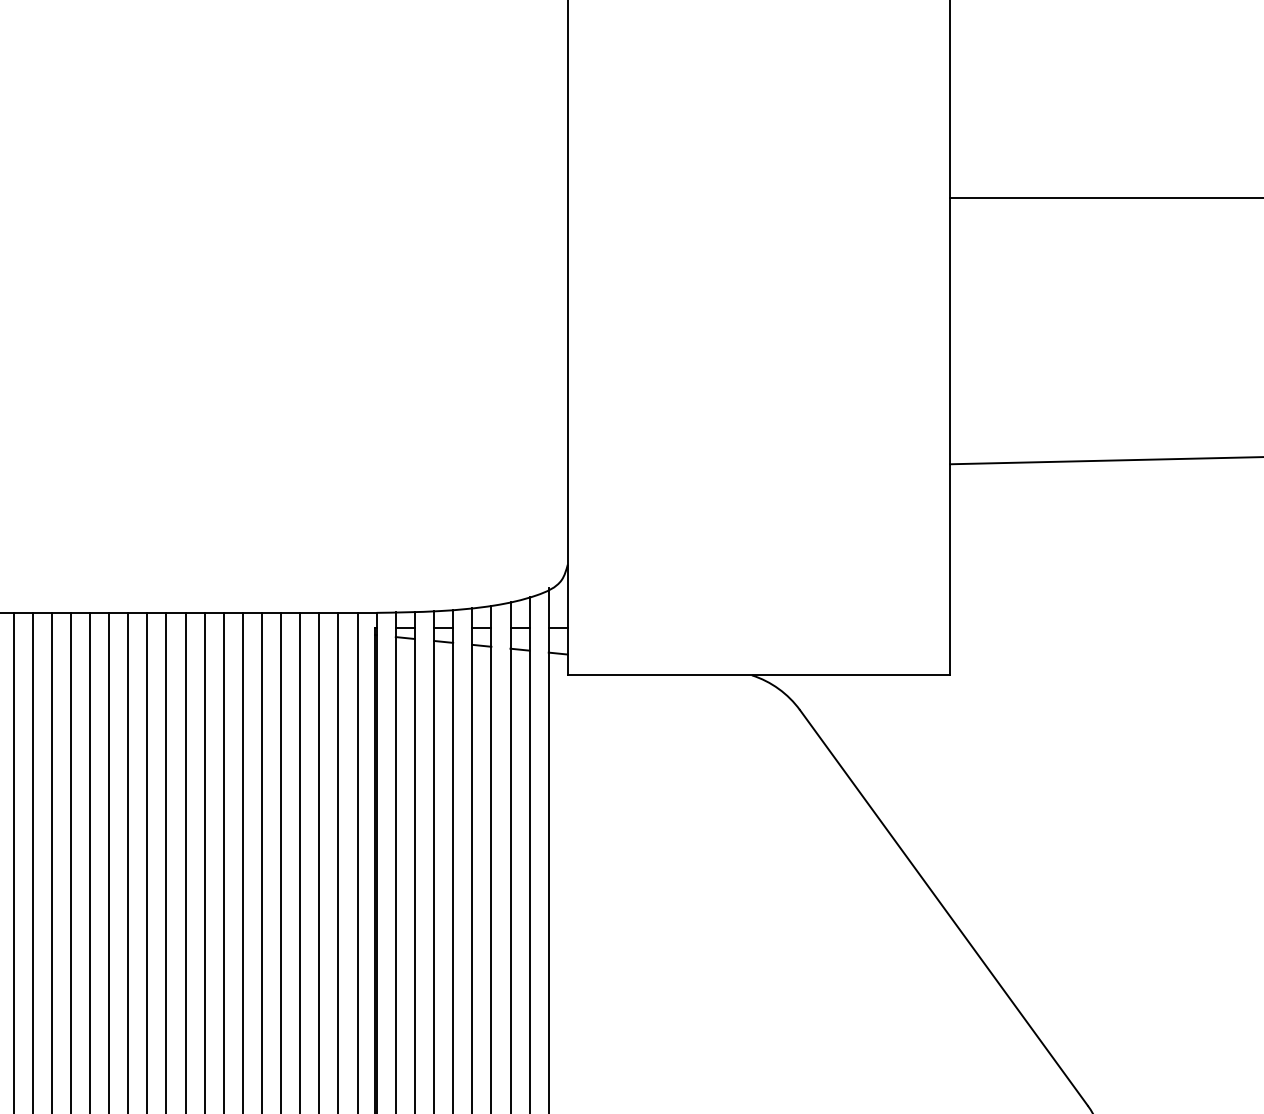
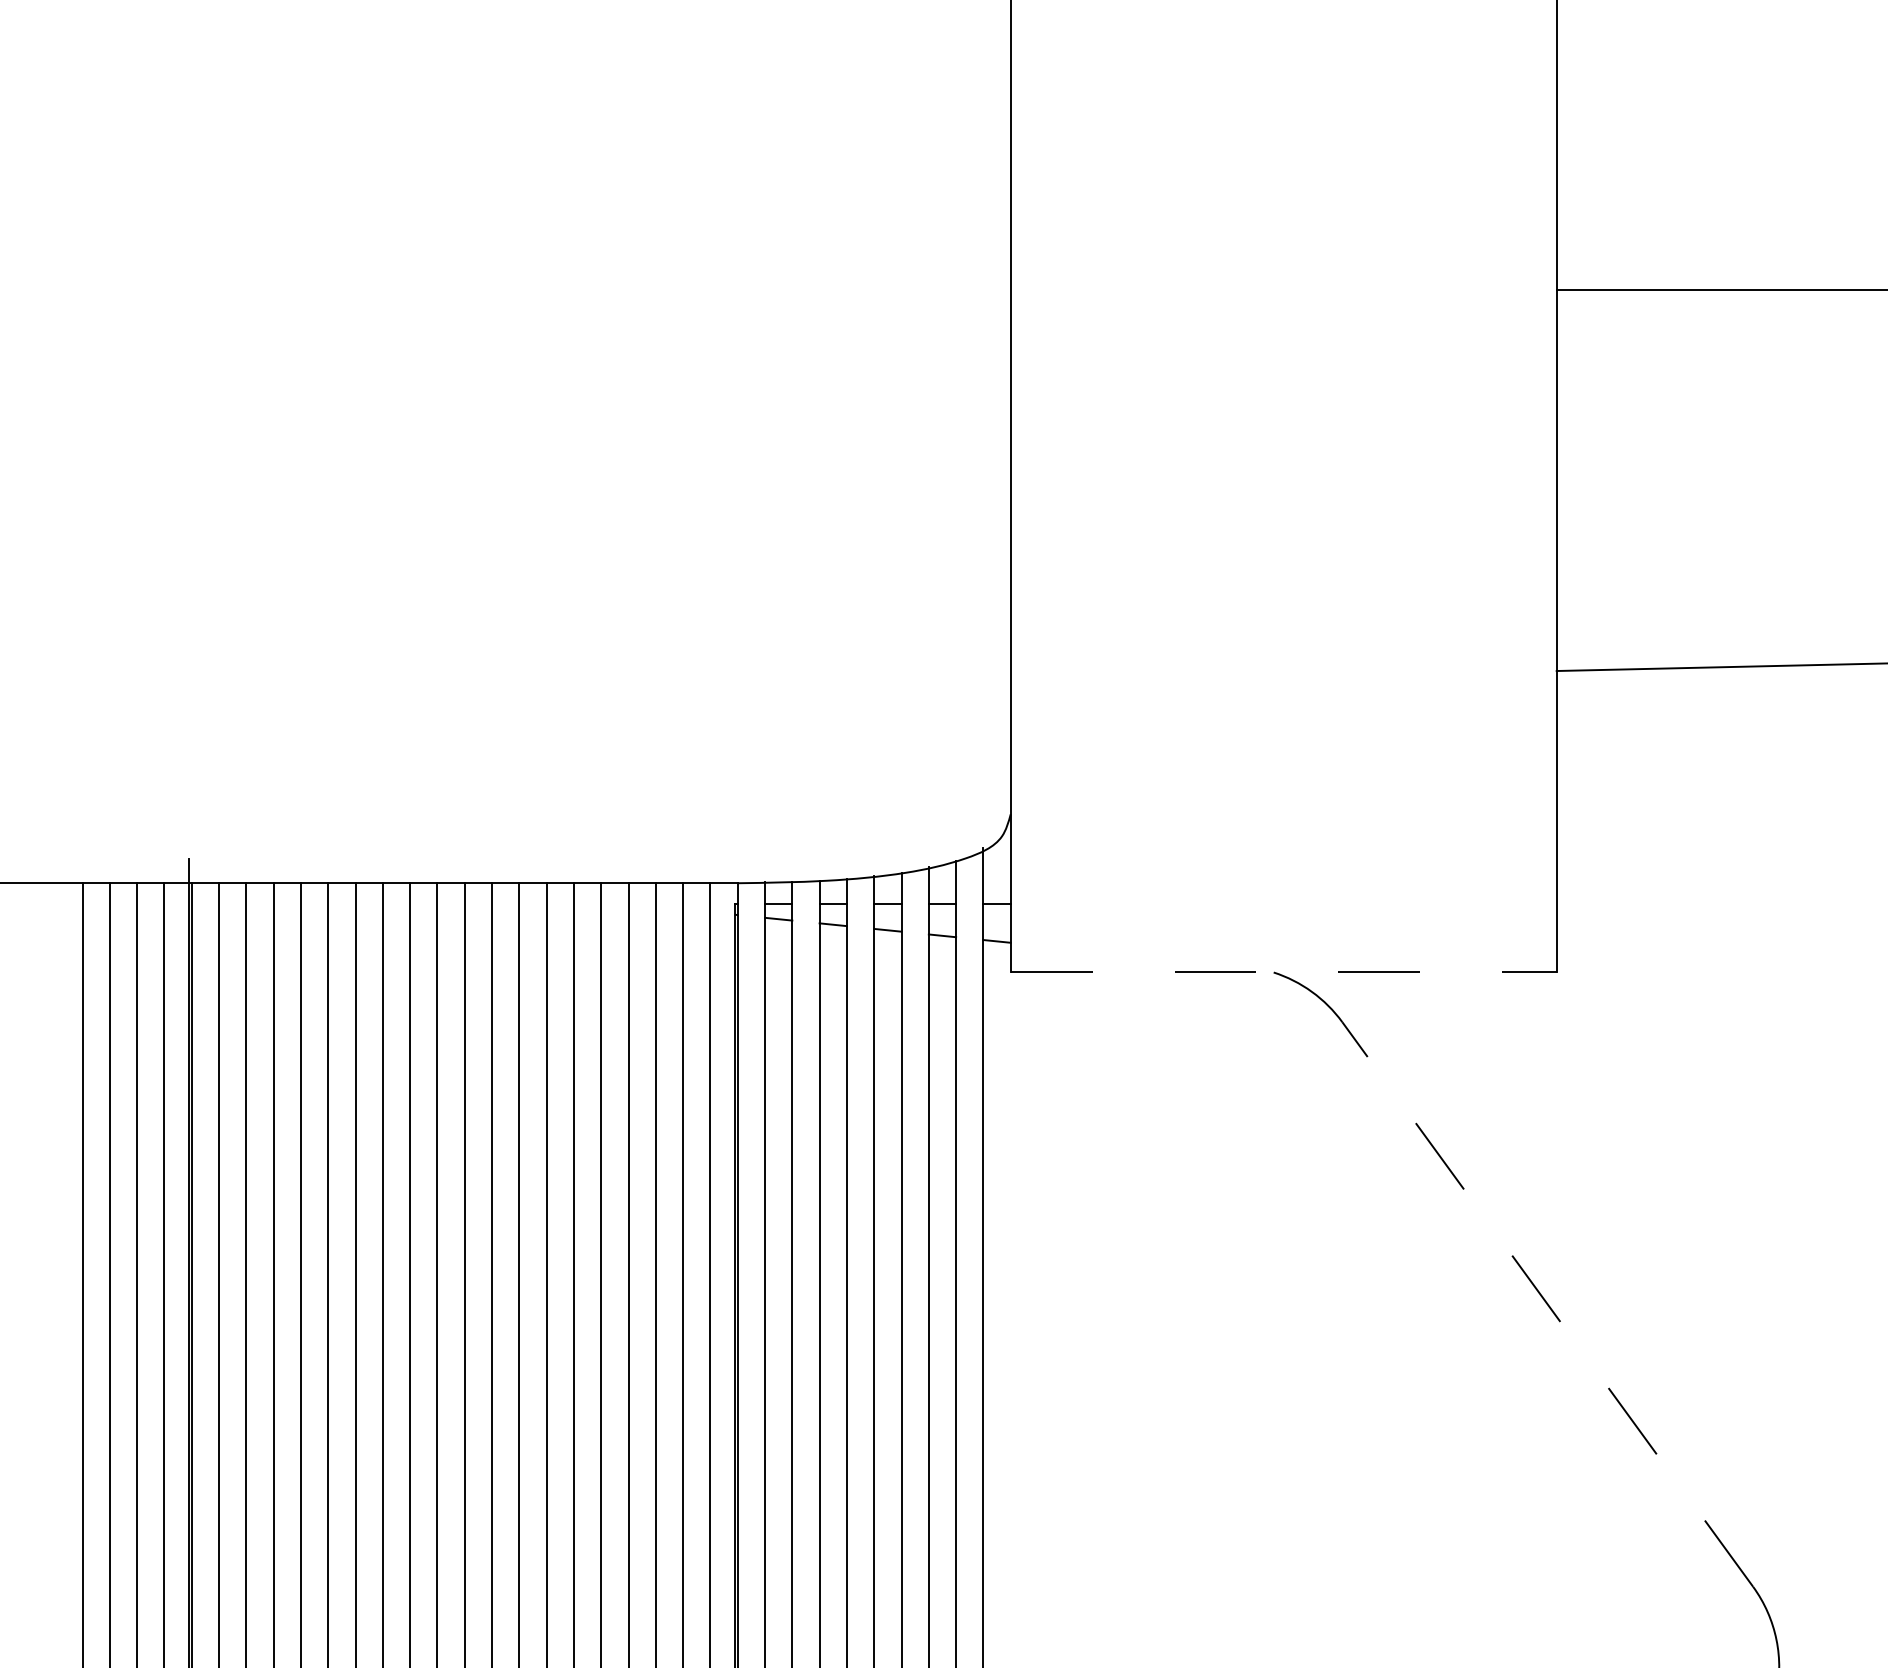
line: (758, 675) -> (1283, 972), solid -> dashed
line: (943, 907) -> (1547, 1304), solid -> dashed

